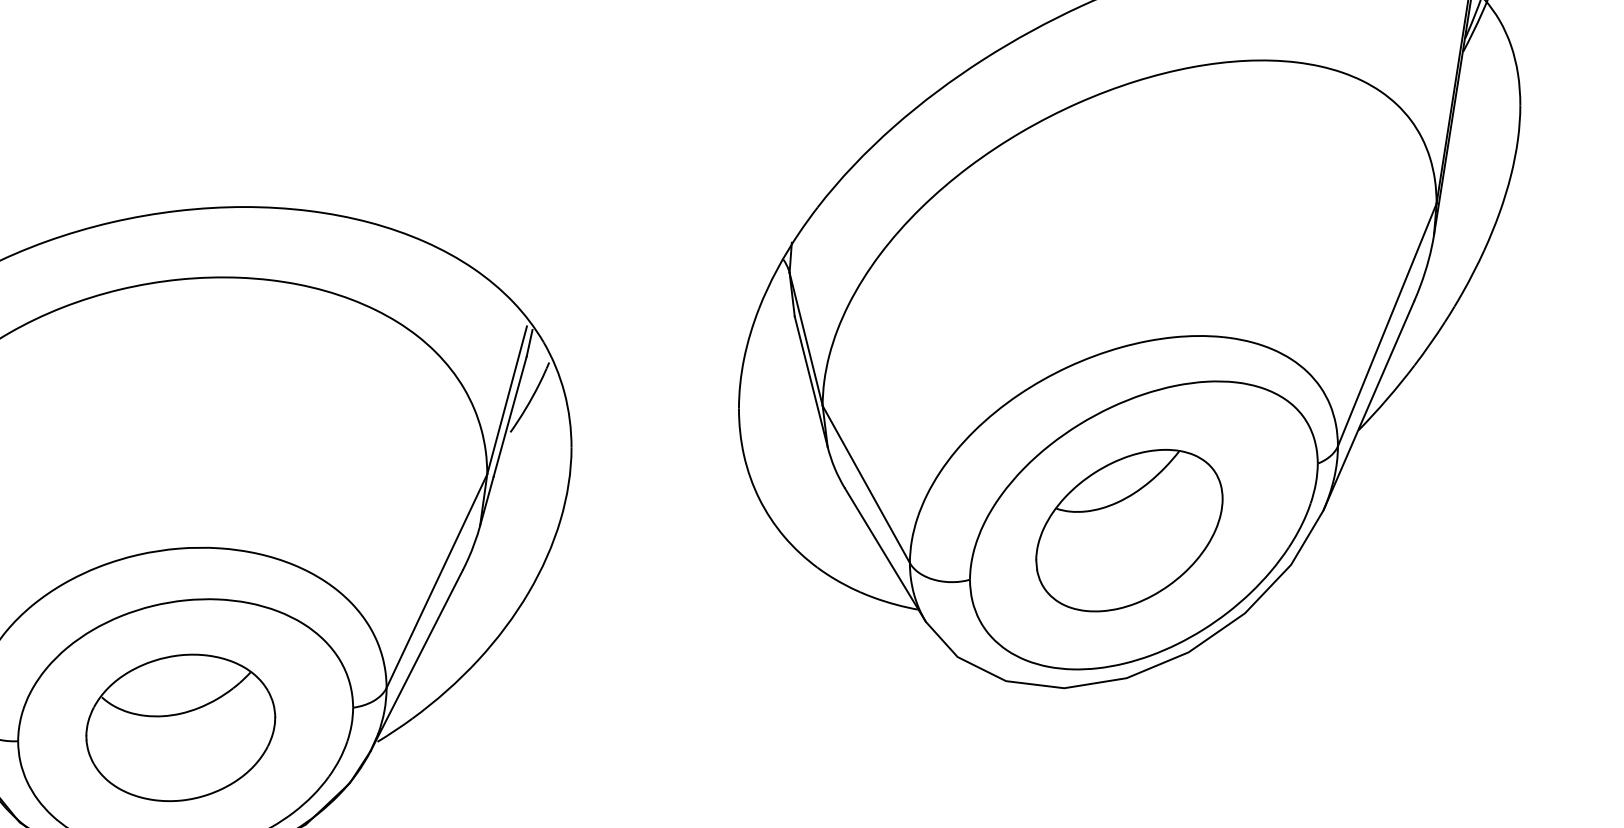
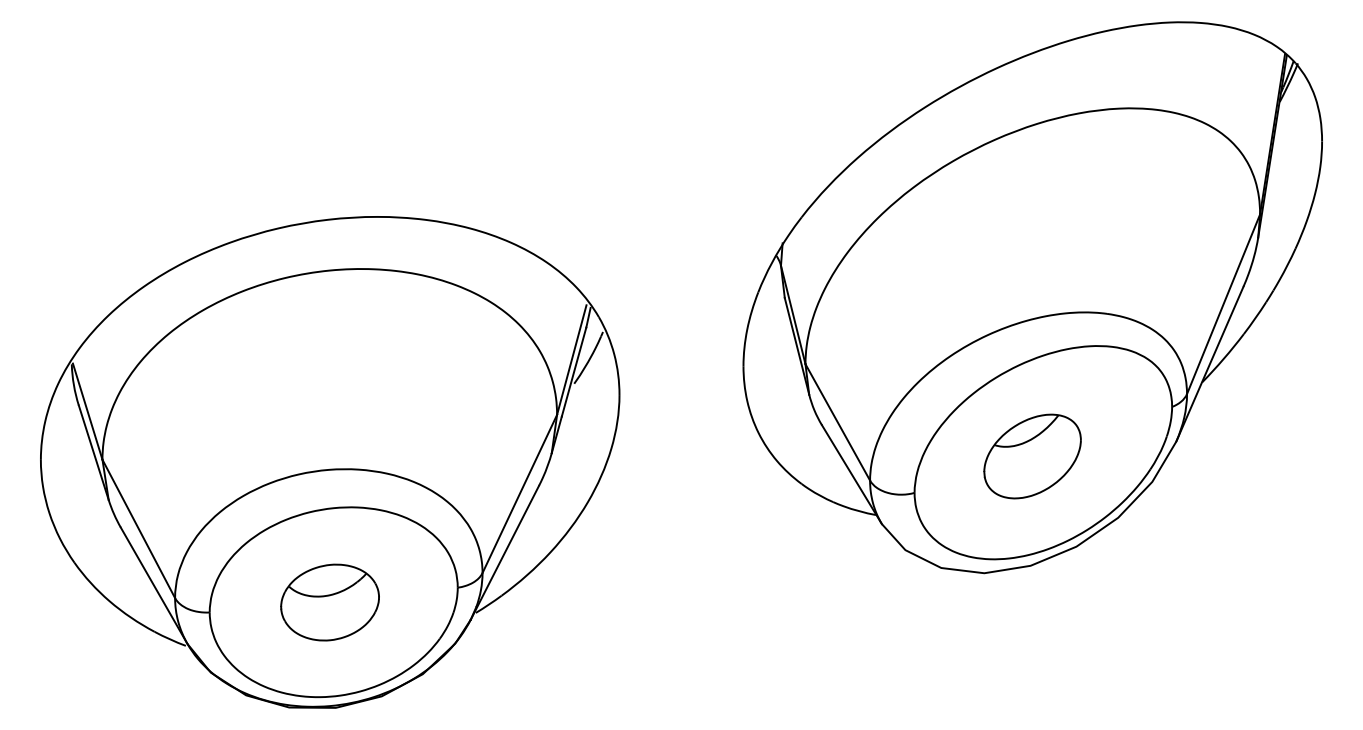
part: (1129, 530) -> (1032, 456), size x0.7
part: (179, 727) -> (329, 602), size x0.7

